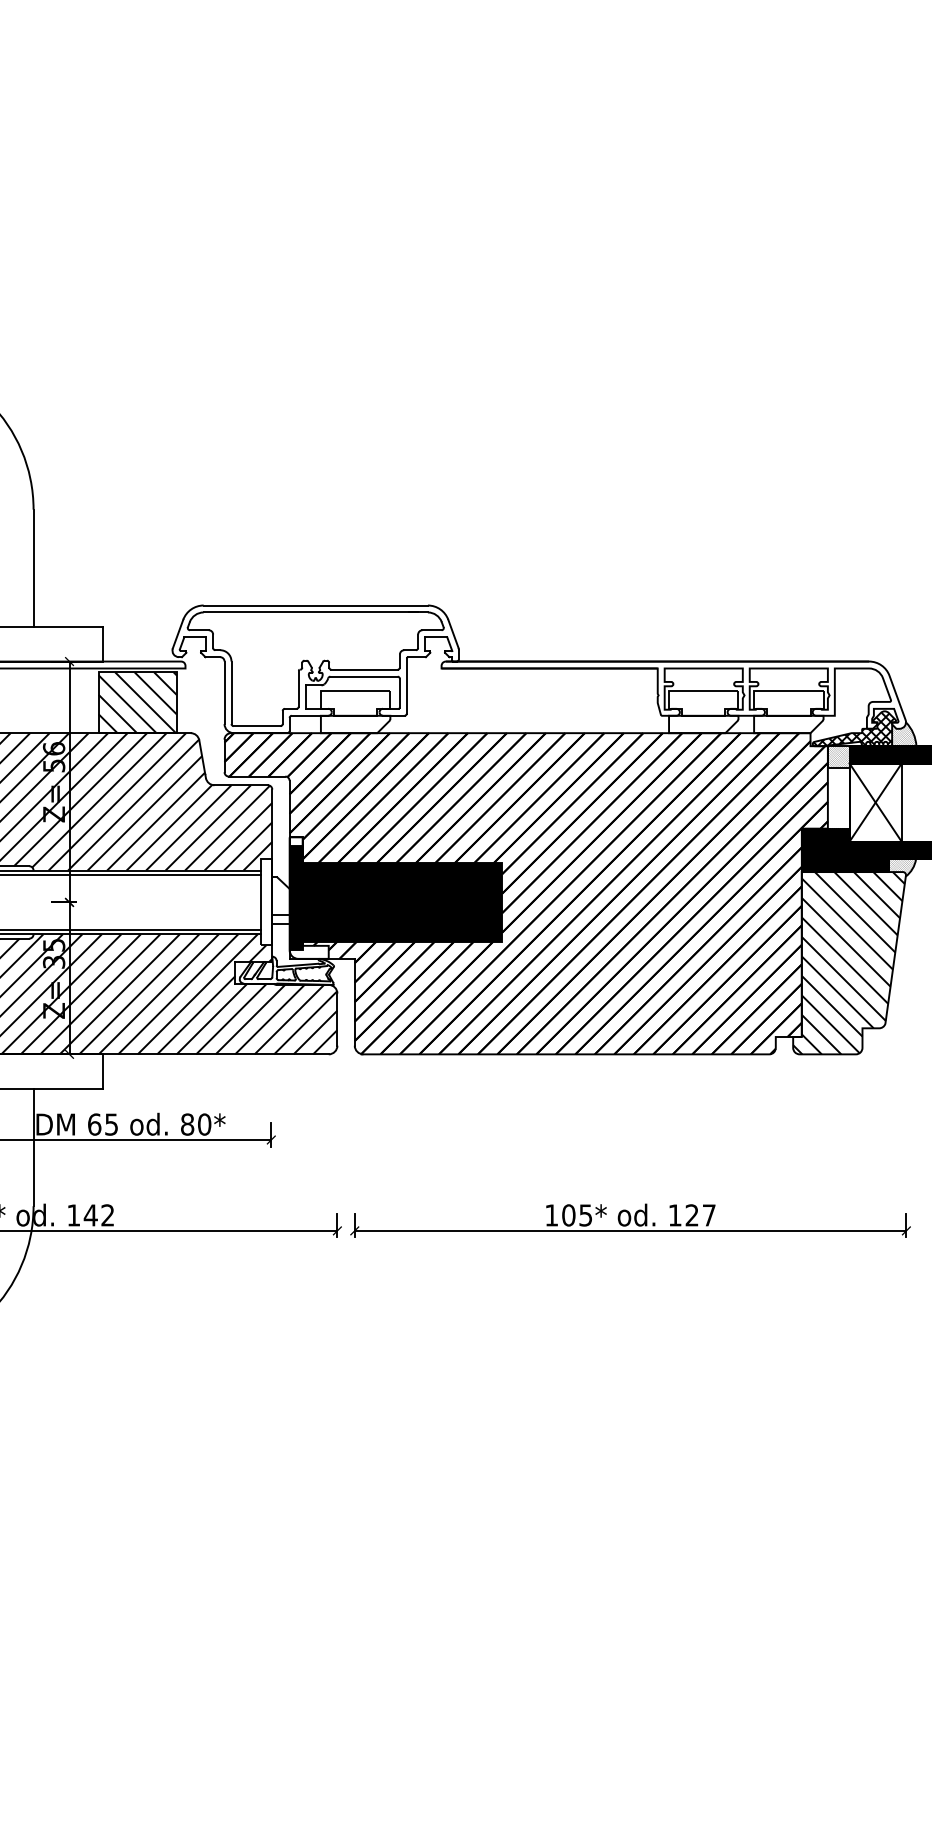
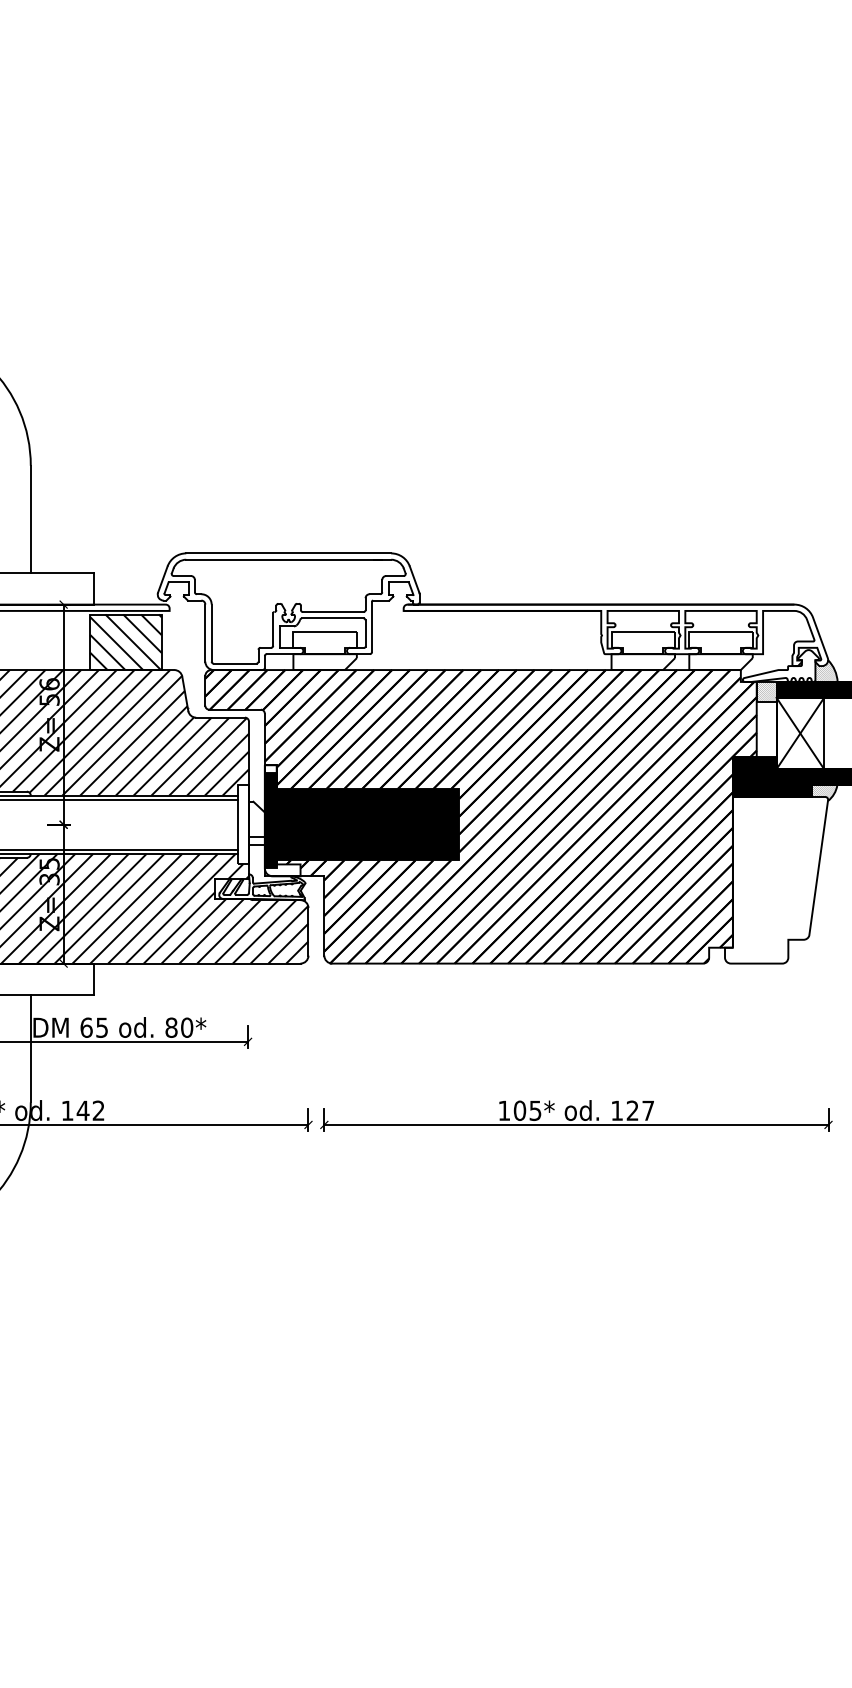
hatch: (853, 729) -> (780, 666), removed
hatch: (849, 962) -> (776, 879), removed

